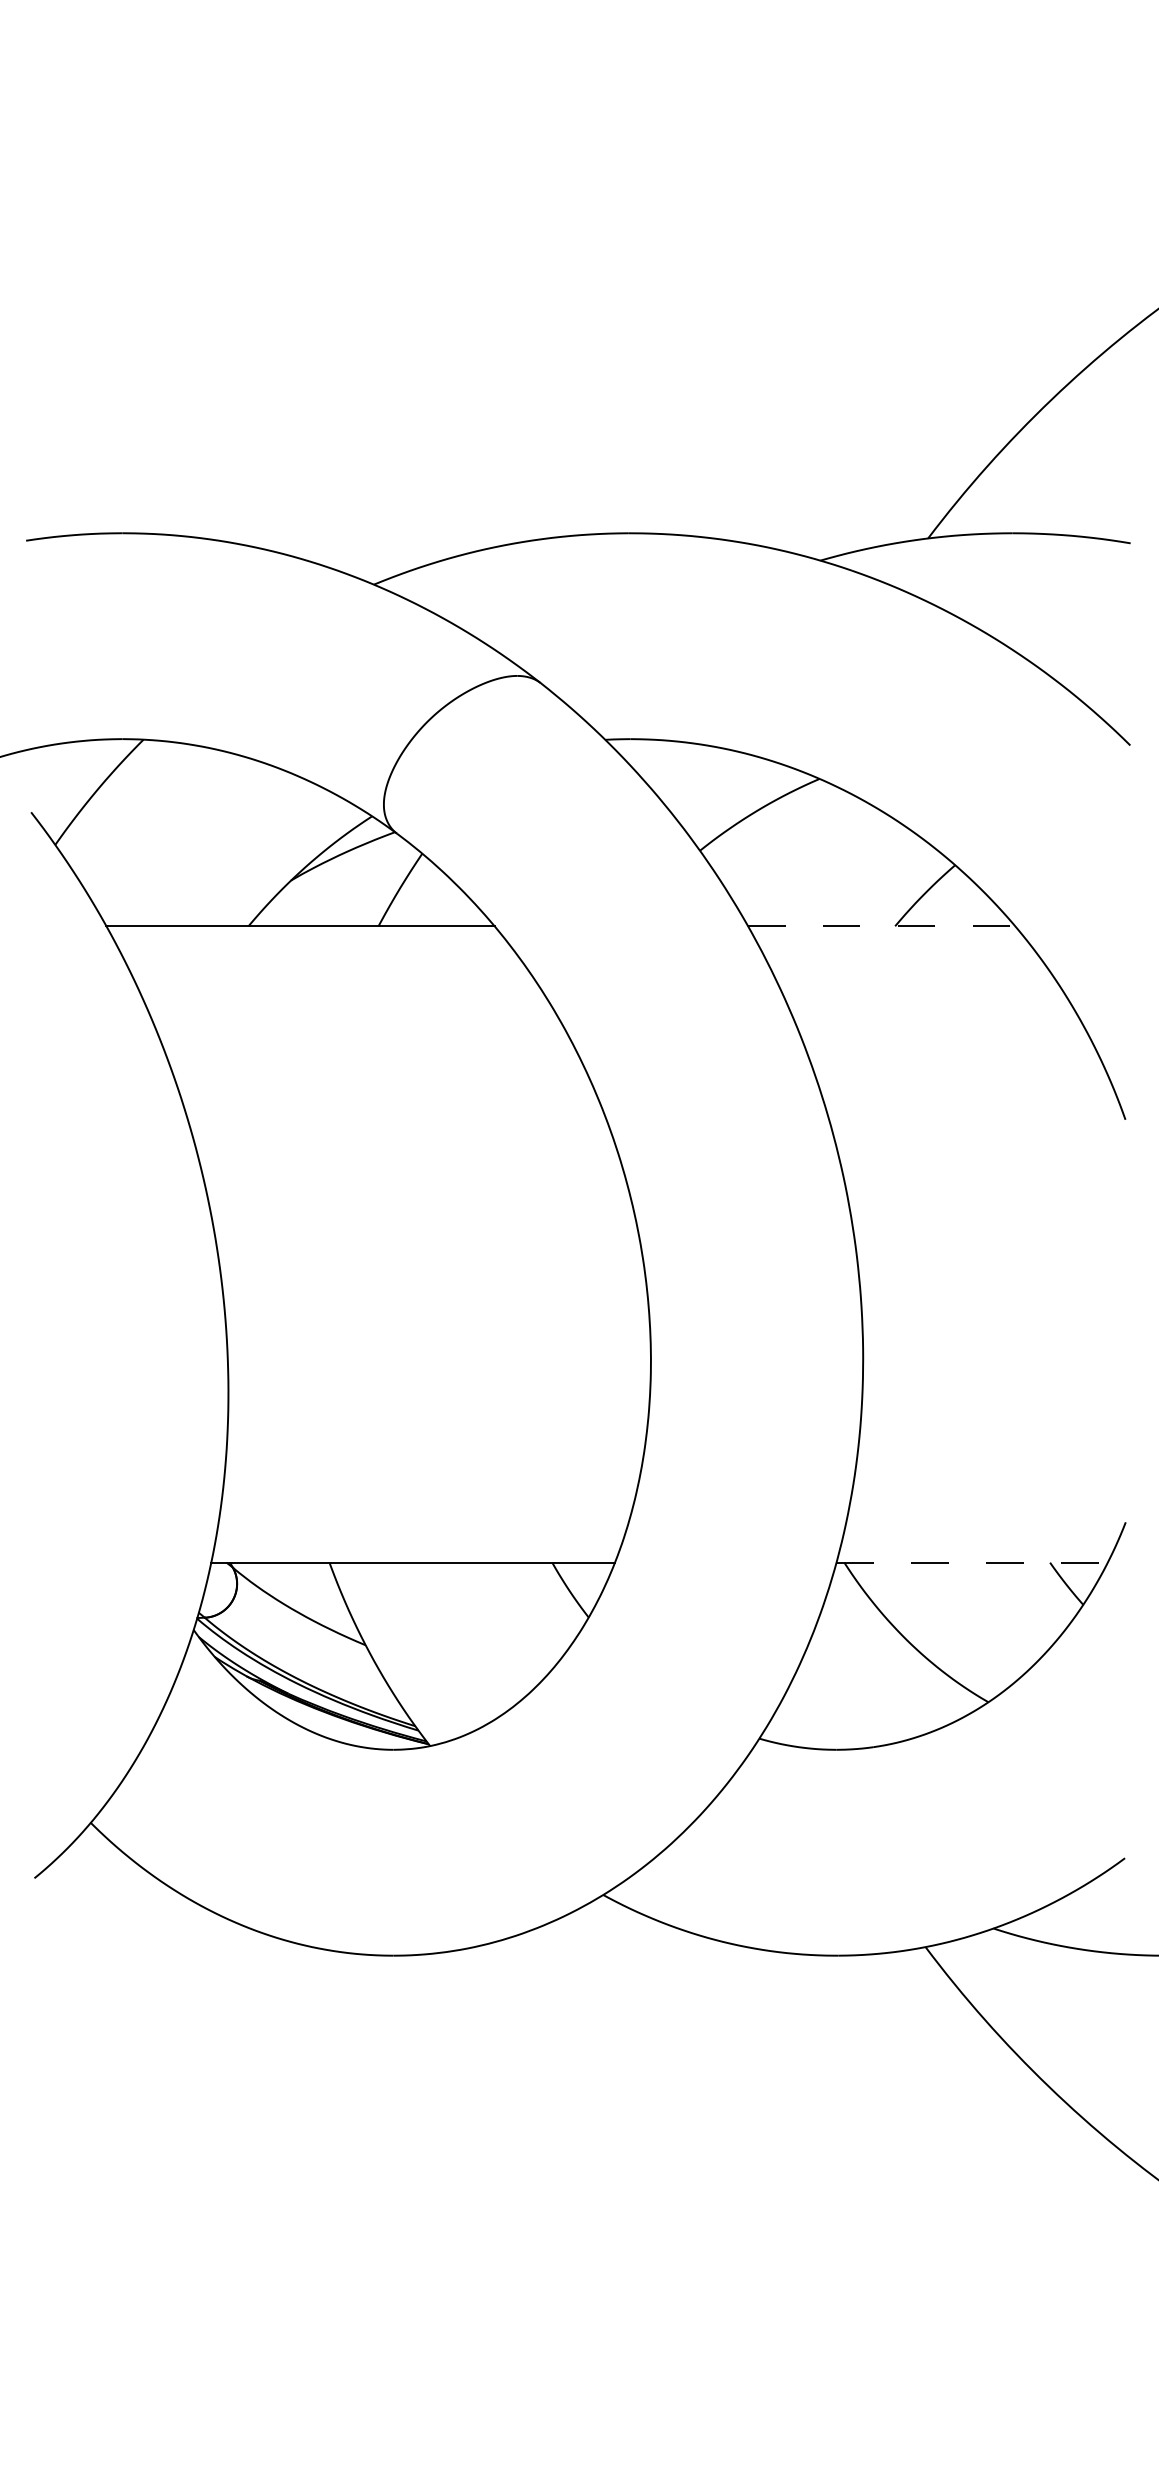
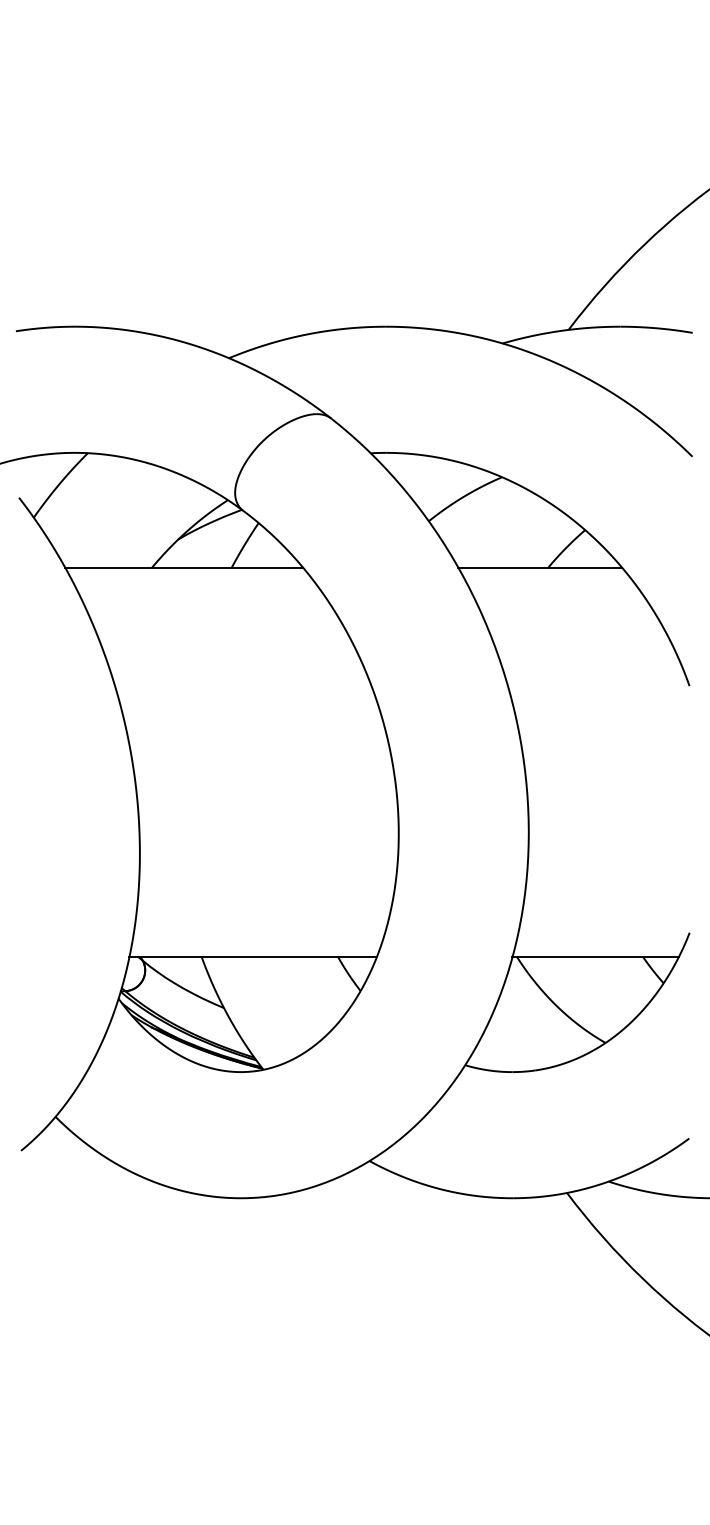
line: (882, 926) -> (540, 567), dashed -> solid
line: (973, 1562) -> (596, 957), dashed -> solid

